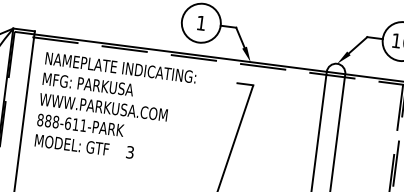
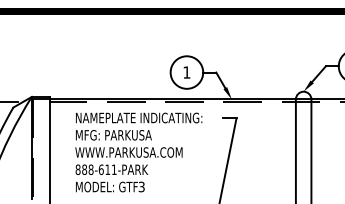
text: (114, 108) -> (138, 152), moved

